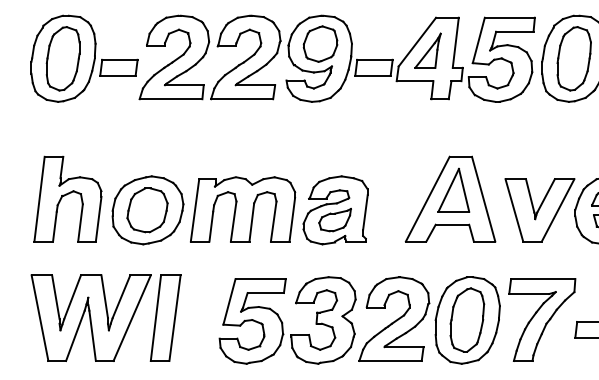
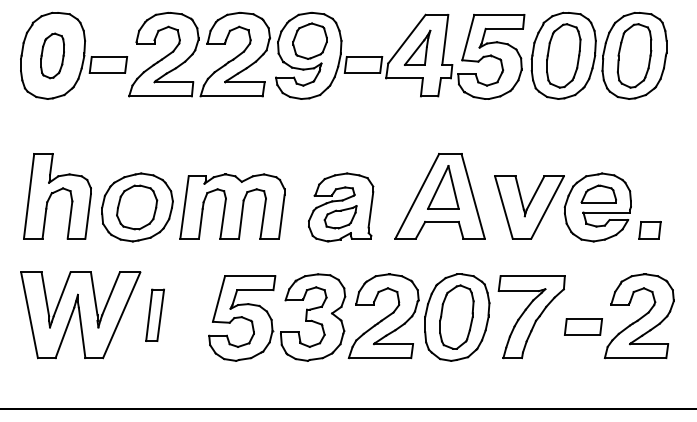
part: (62, 58) -> (52, 55), size x0.7
part: (335, 210) -> (341, 207), moved
part: (164, 318) -> (154, 315), size x0.6

